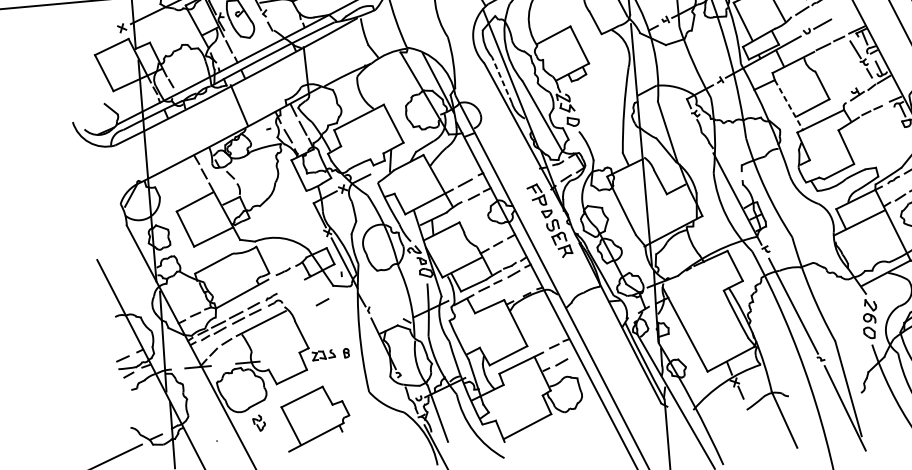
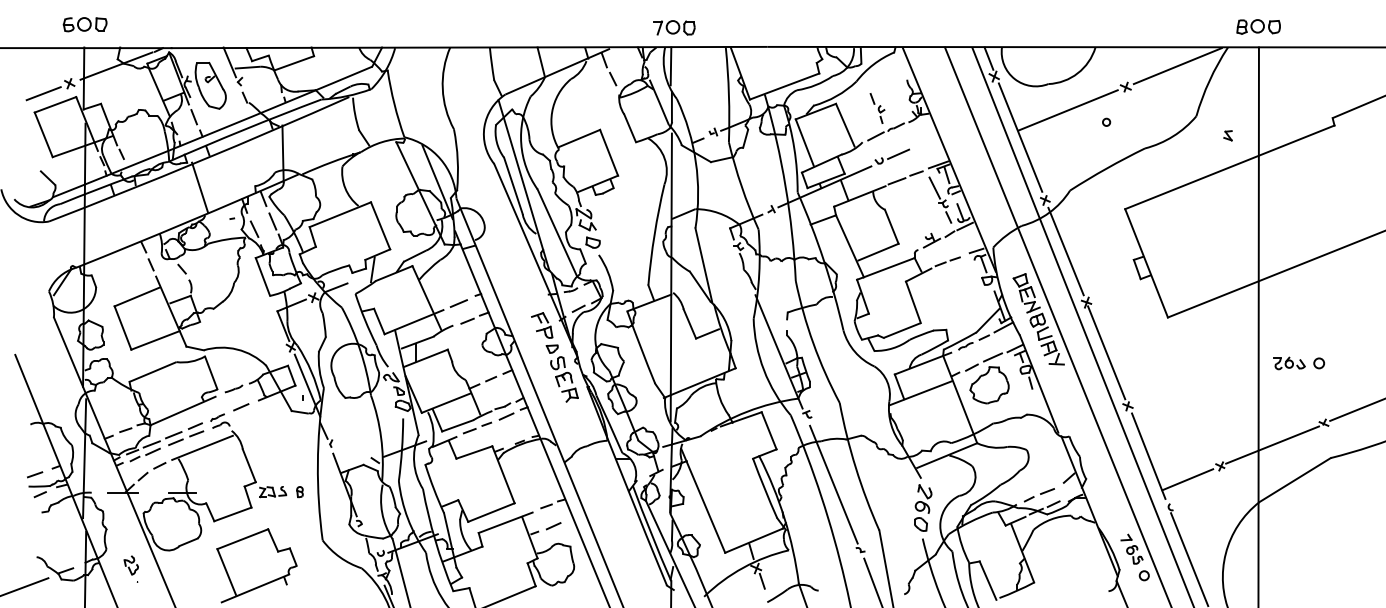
line: (100, 38) -> (43, 93), added
line: (502, 79) -> (513, 185), dashed -> solid
line: (788, 105) -> (849, 246), dashed -> solid
line: (322, 302) -> (241, 407), moved
part: (258, 423) -> (130, 565), moved

